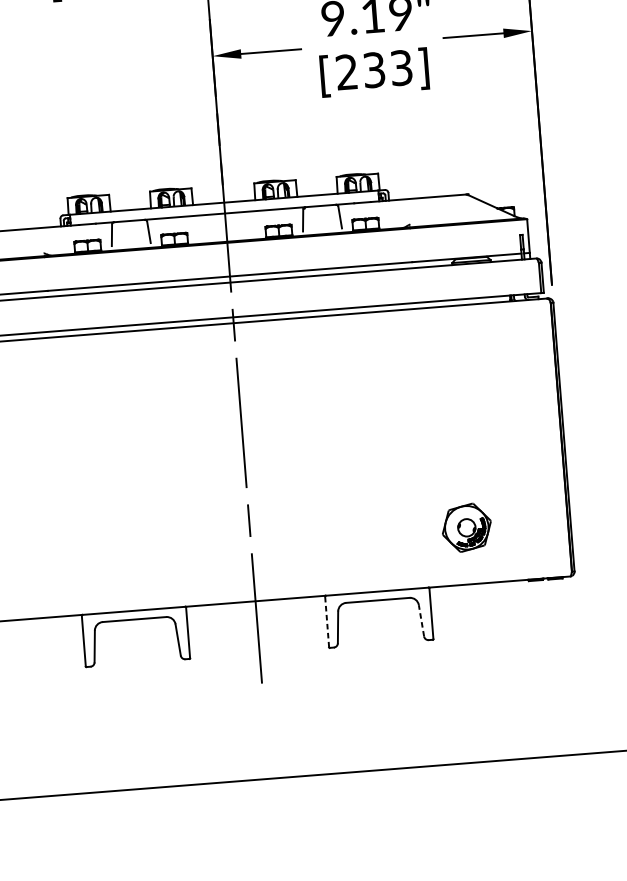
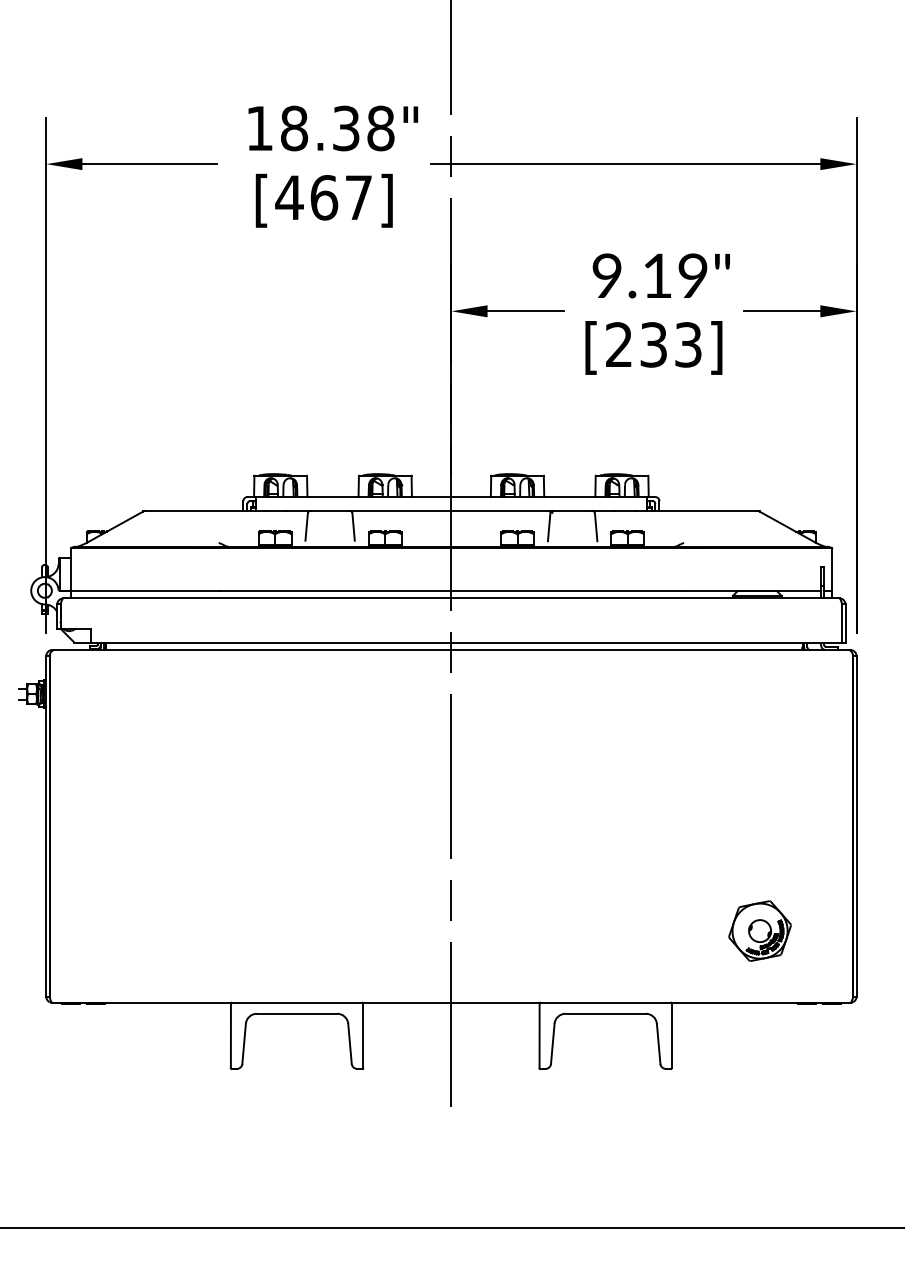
part: (466, 527) -> (759, 930), moved
line: (421, 620) -> (658, 1043), dashed -> solid
line: (327, 621) -> (539, 1035), dashed -> solid

